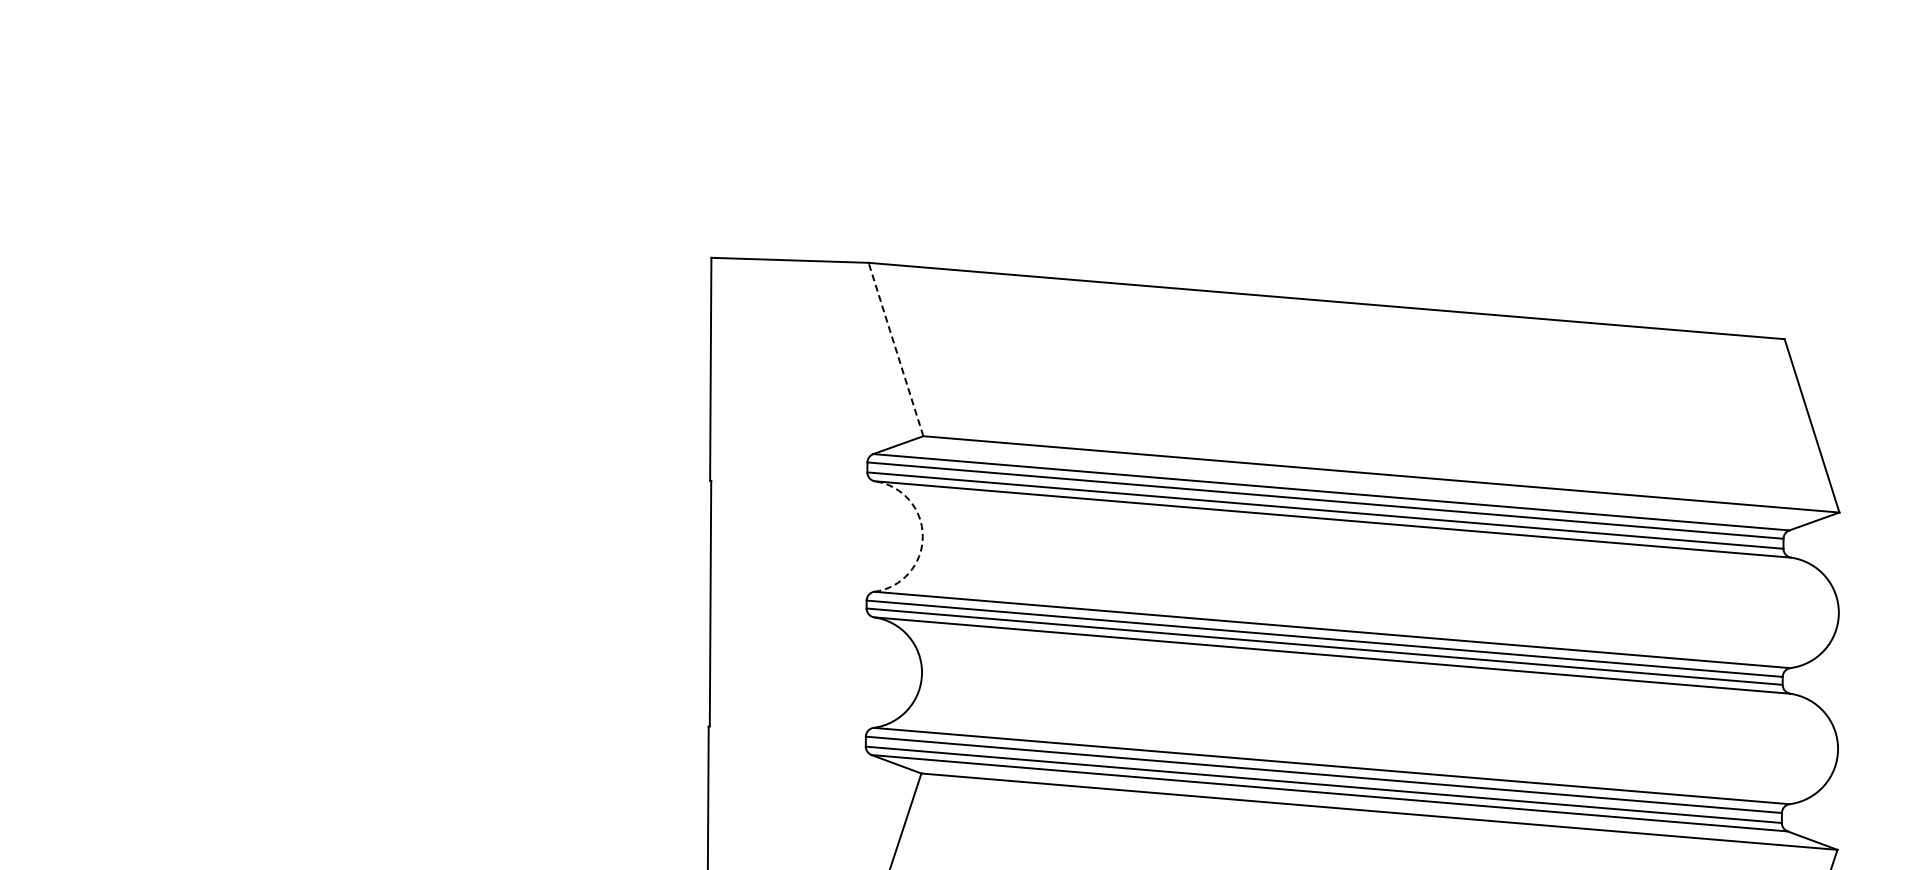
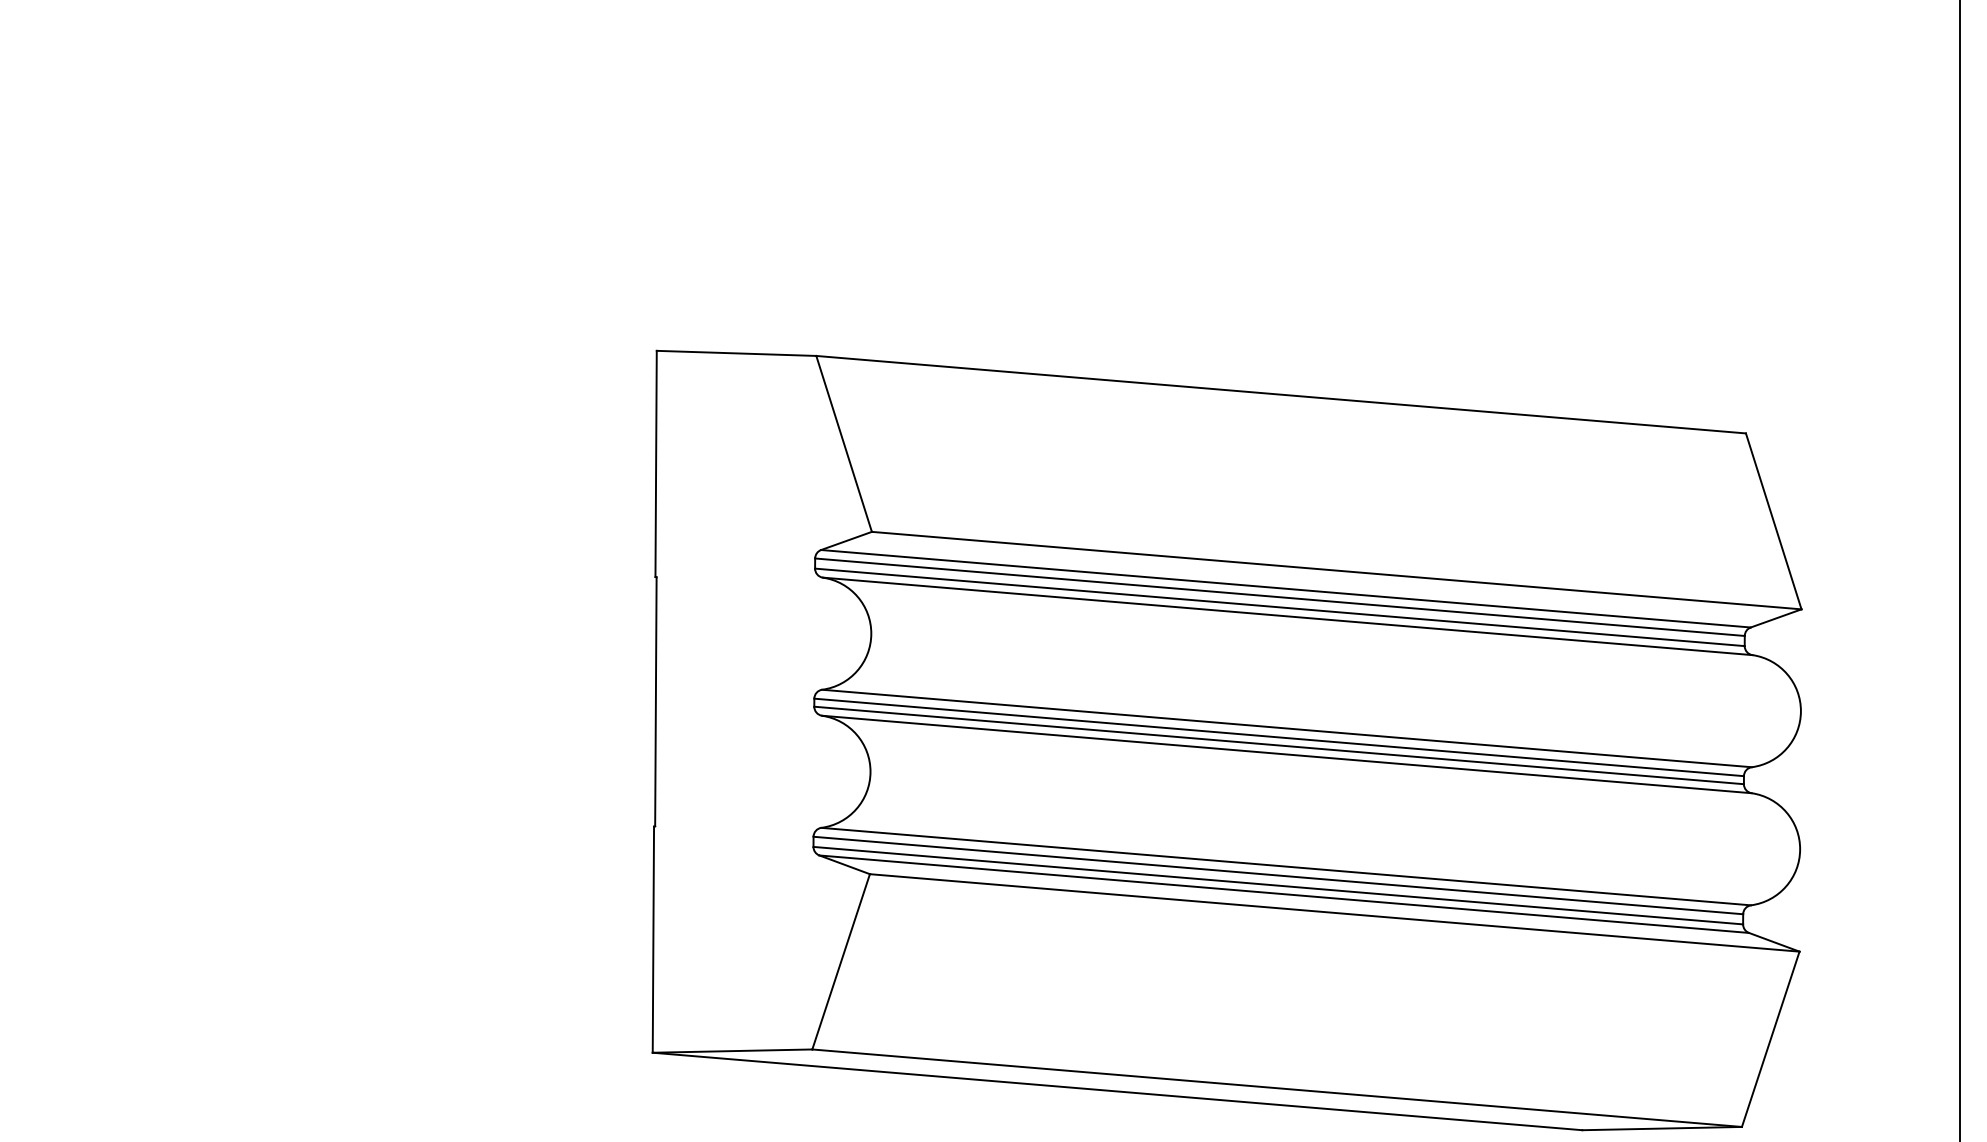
line: (895, 349) -> (843, 443), dashed -> solid
arc: (922, 536) -> (871, 633), dashed -> solid

